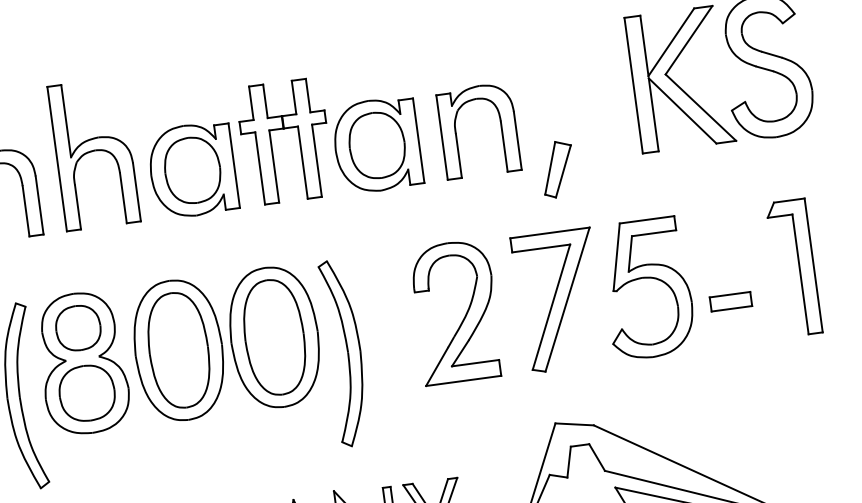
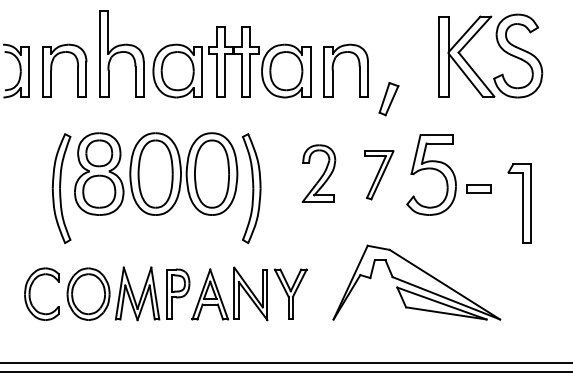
part: (793, 267) -> (519, 203), moved
part: (559, 301) -> (379, 175), size x0.6
part: (455, 311) -> (318, 173), size x0.7

